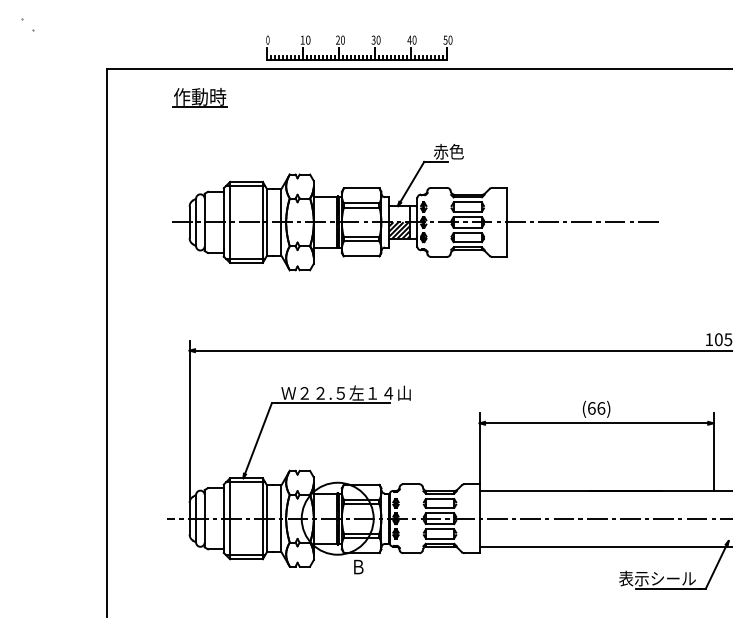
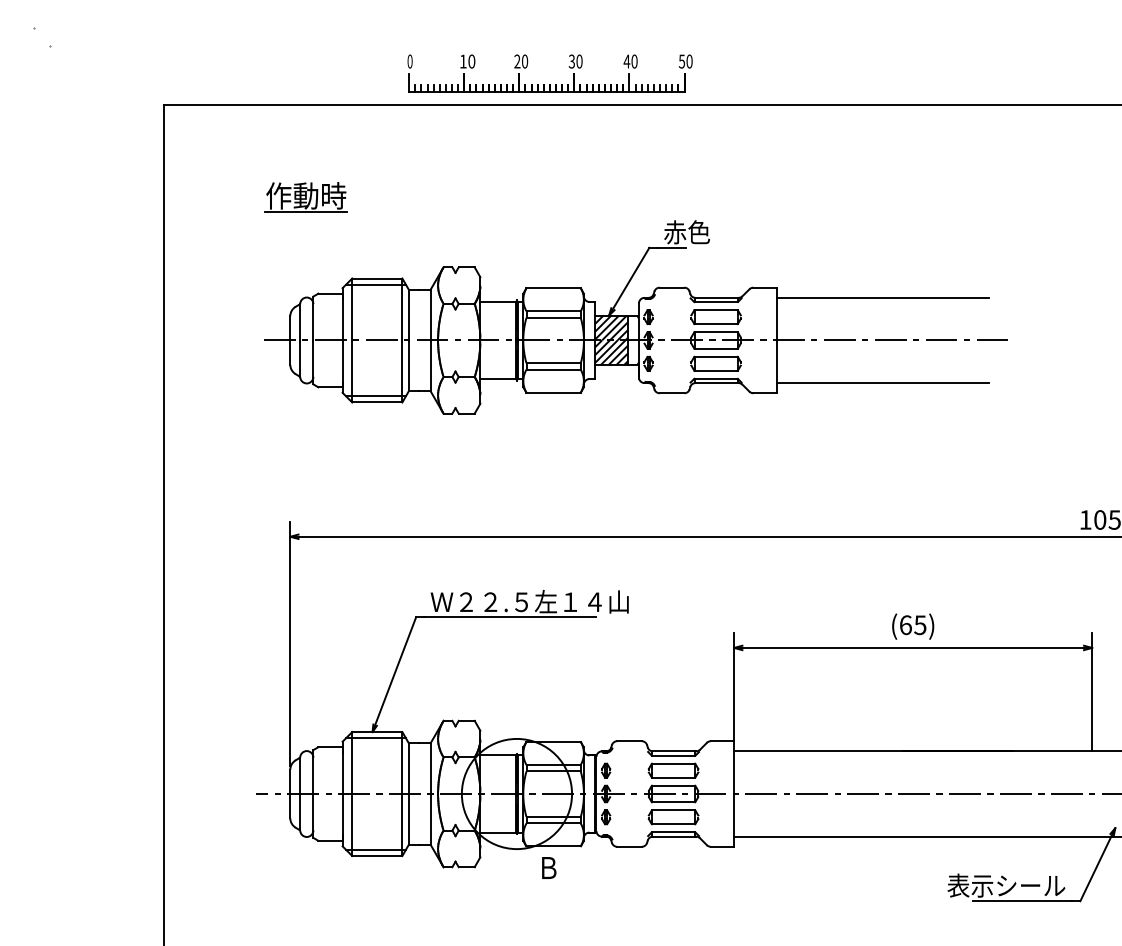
part: (199, 97) -> (305, 196), moved
line: (576, 194) -> (882, 297), added
hatch: (399, 214) -> (611, 328), added
line: (576, 250) -> (882, 383), added
text: (601, 408) -> (920, 625), (66) -> (65)

